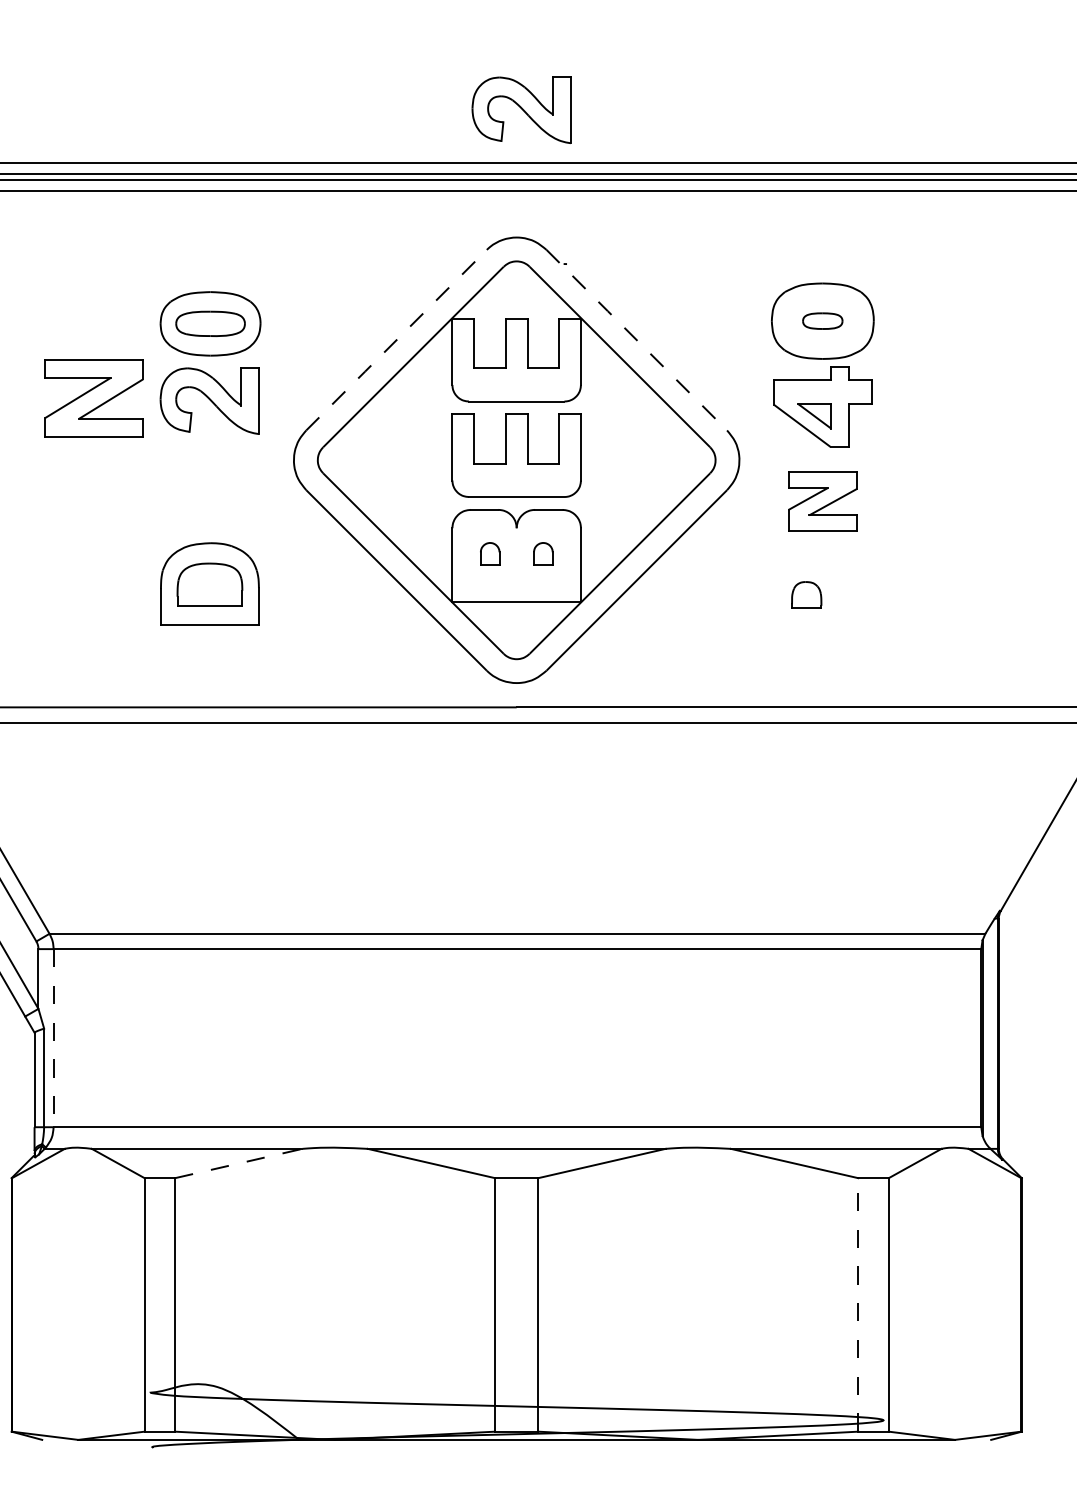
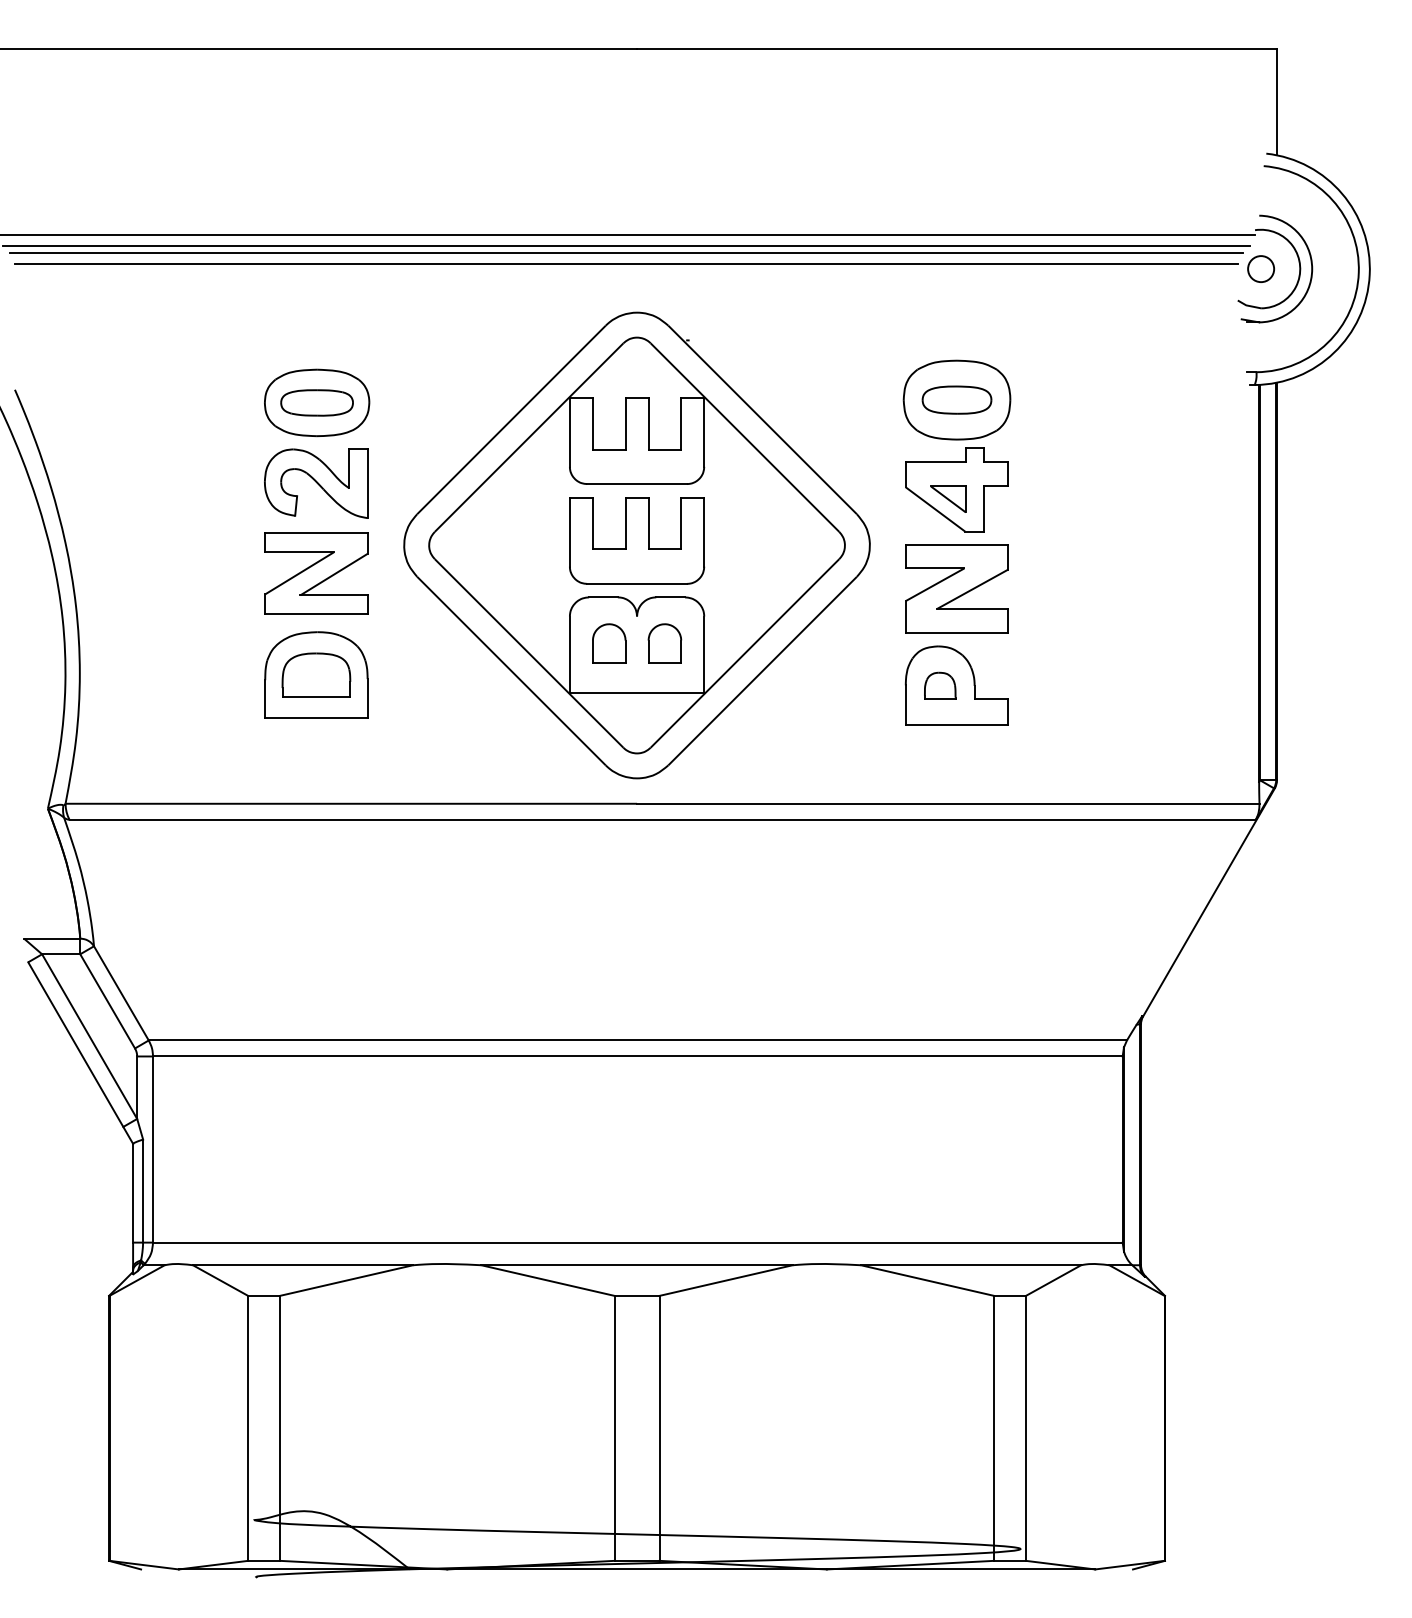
part: (521, 110) -> (642, 179), removed
part: (822, 320) -> (956, 399), size x1.67
line: (396, 339) -> (511, 419), dashed -> solid
line: (636, 339) -> (762, 419), dashed -> solid
part: (94, 398) -> (316, 573), moved
part: (822, 501) -> (956, 588), size x1.43
part: (490, 554) -> (609, 643), size x1.67
part: (542, 554) -> (664, 643), size x1.67
part: (822, 594) -> (956, 685), added
line: (54, 1039) -> (153, 1150), dashed -> solid
line: (239, 1163) -> (347, 1280), dashed -> solid
line: (858, 1304) -> (994, 1427), dashed -> solid

